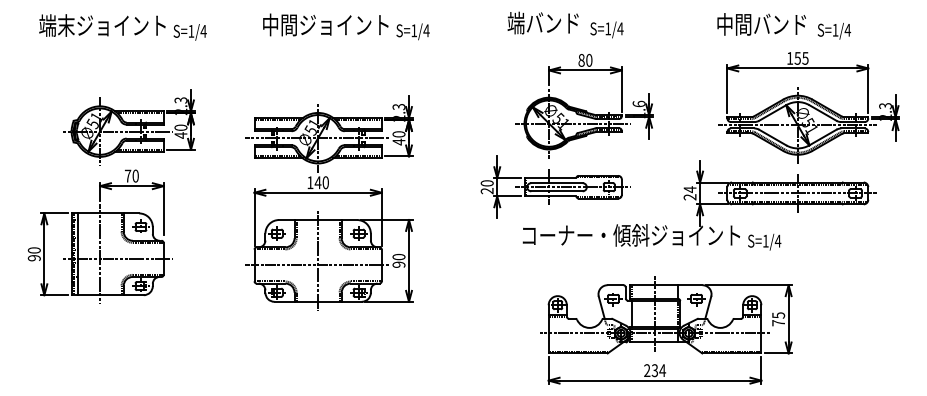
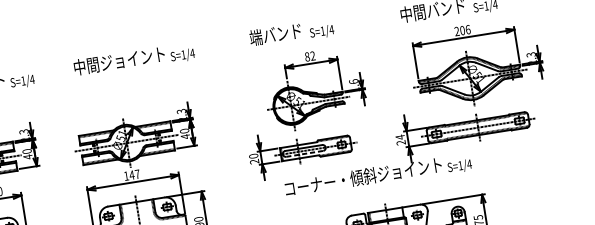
text: (797, 57) -> (462, 29), 155 -> 206
text: (589, 60) -> (313, 56), 80 -> 82
text: (325, 182) -> (137, 174), 140 -> 147
line: (557, 191) -> (305, 153), solid -> dashed

